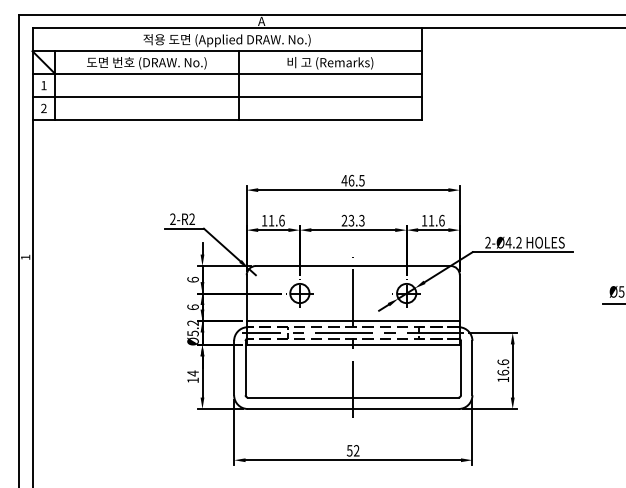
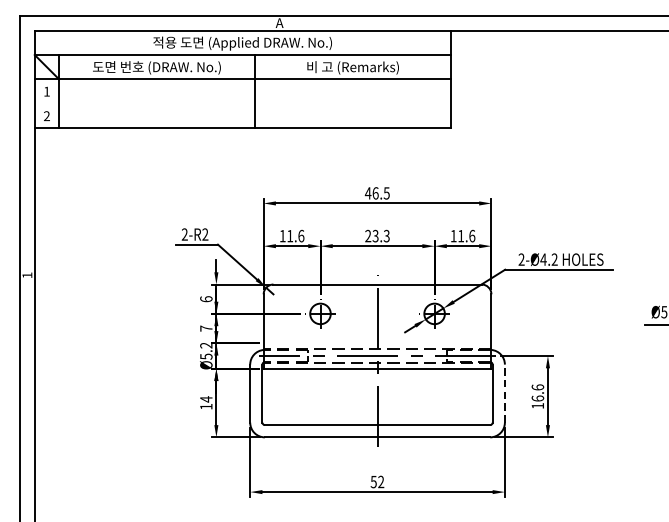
line: (227, 97) -> (243, 104), removed
text: (192, 306) -> (205, 327), 6 -> 7
line: (352, 321) -> (376, 343), removed
line: (472, 367) -> (504, 392), solid -> dashed

